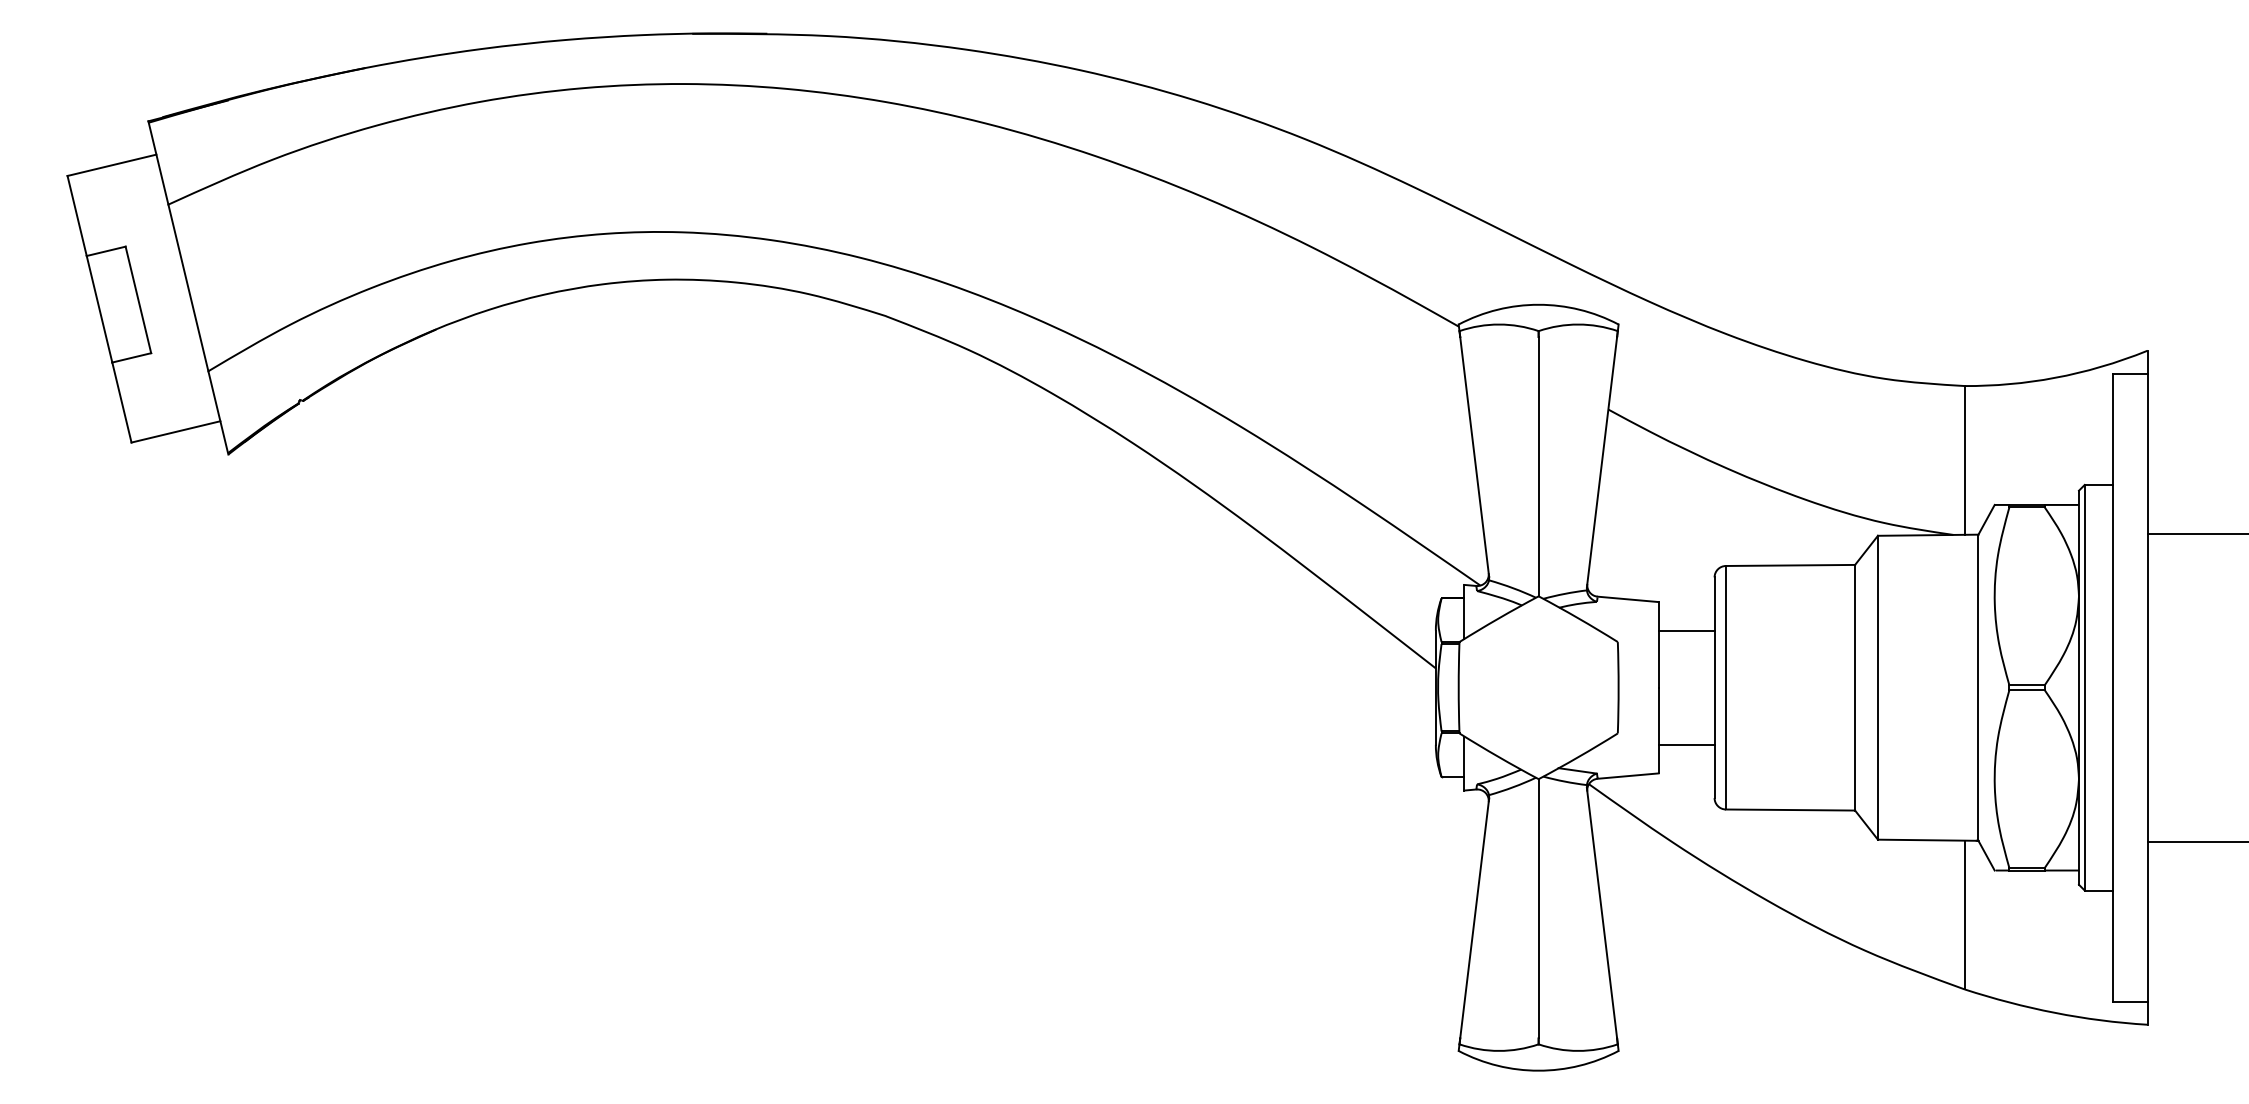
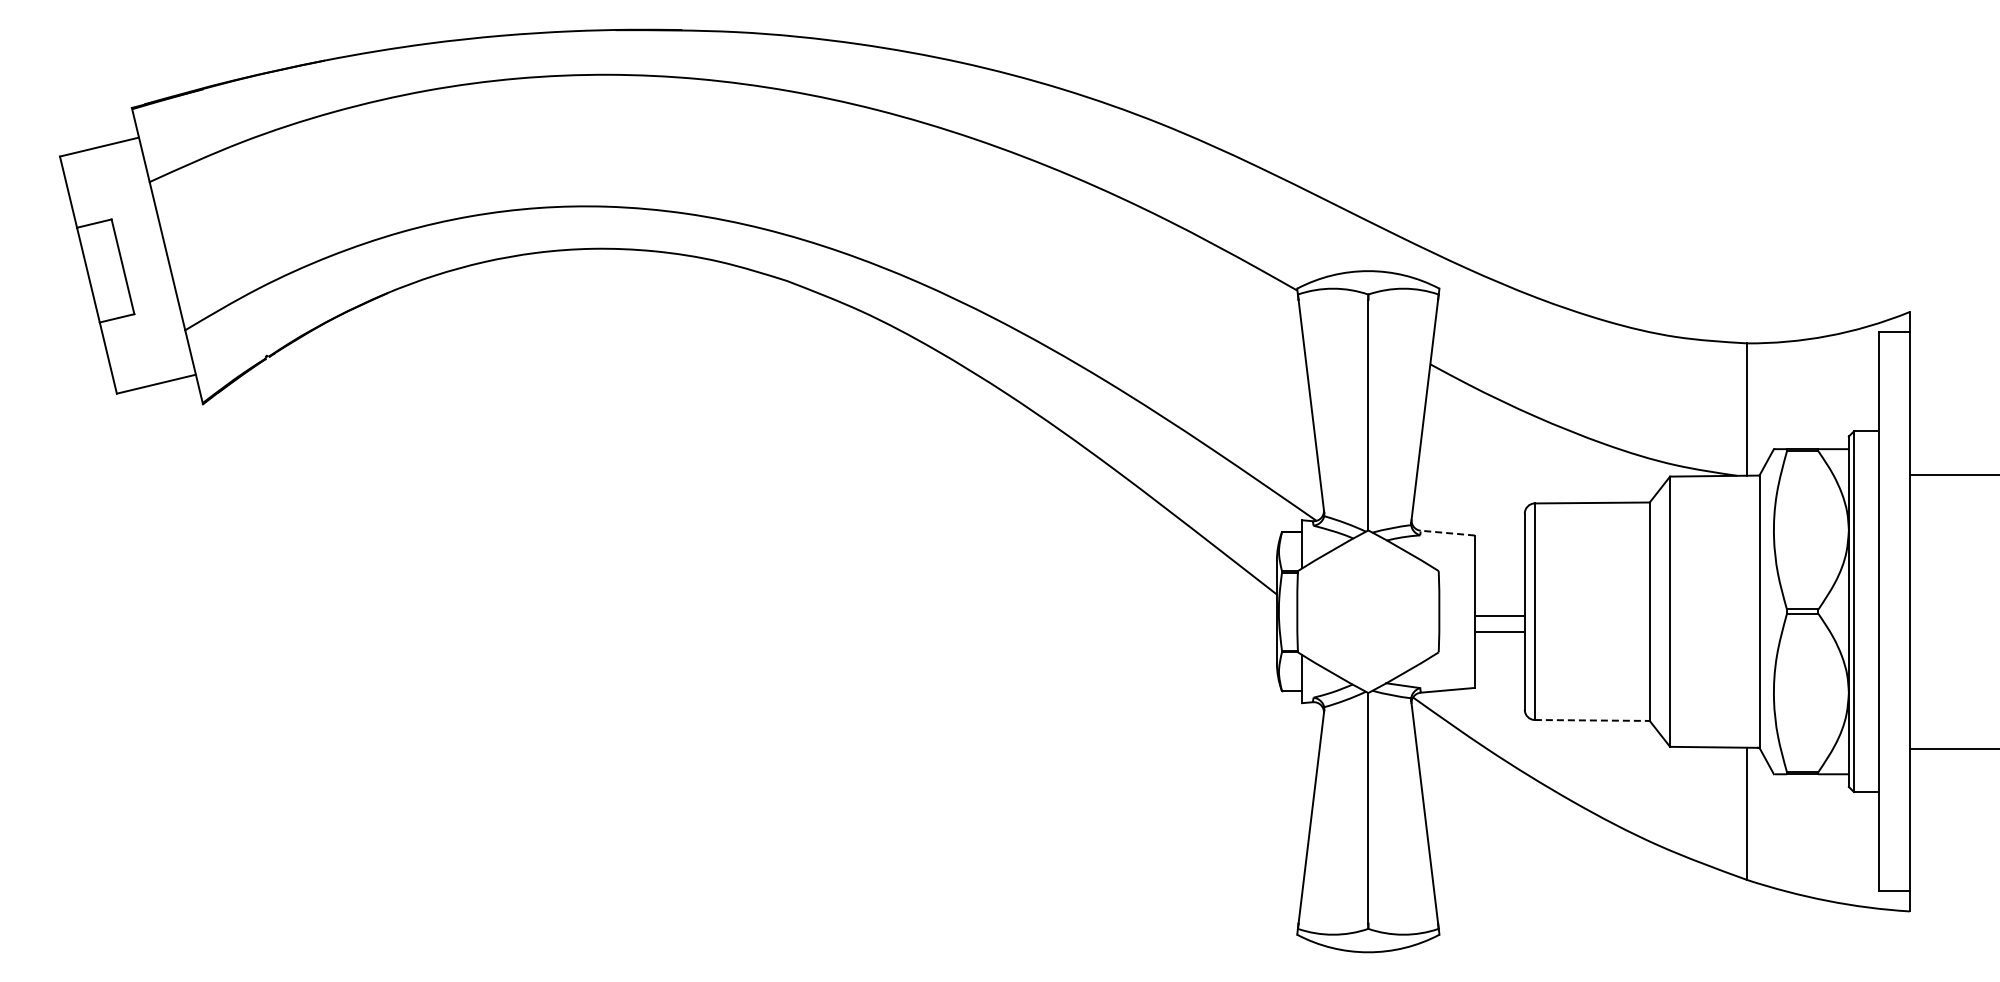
line: (1627, 599) -> (1447, 533), solid -> dashed
line: (1686, 630) -> (1499, 615), moved
line: (1686, 744) -> (1499, 631), moved
line: (1790, 810) -> (1592, 720), solid -> dashed

